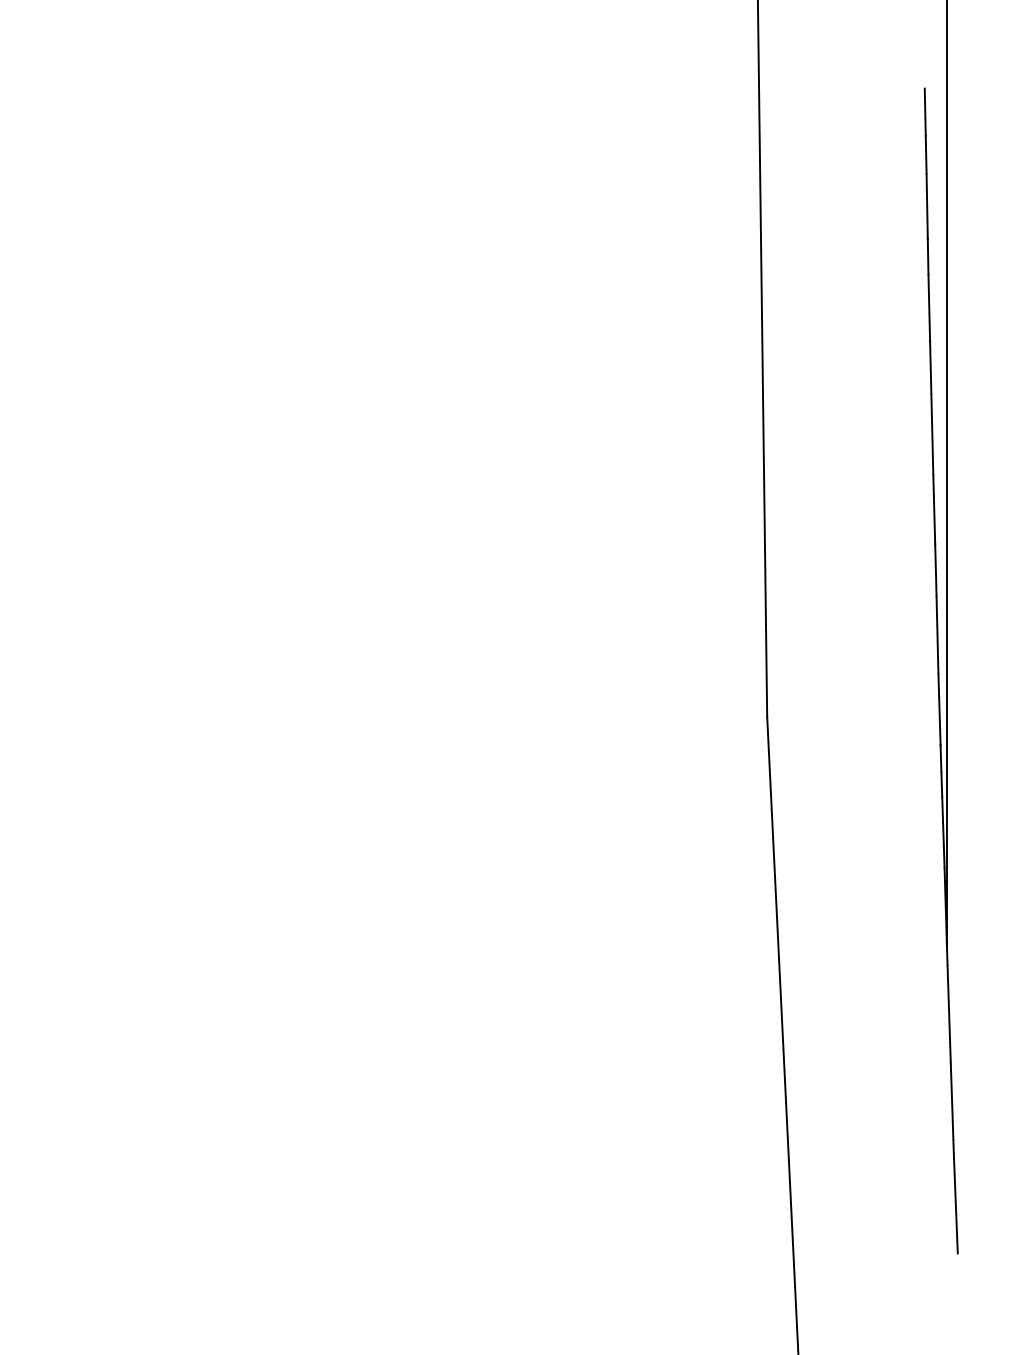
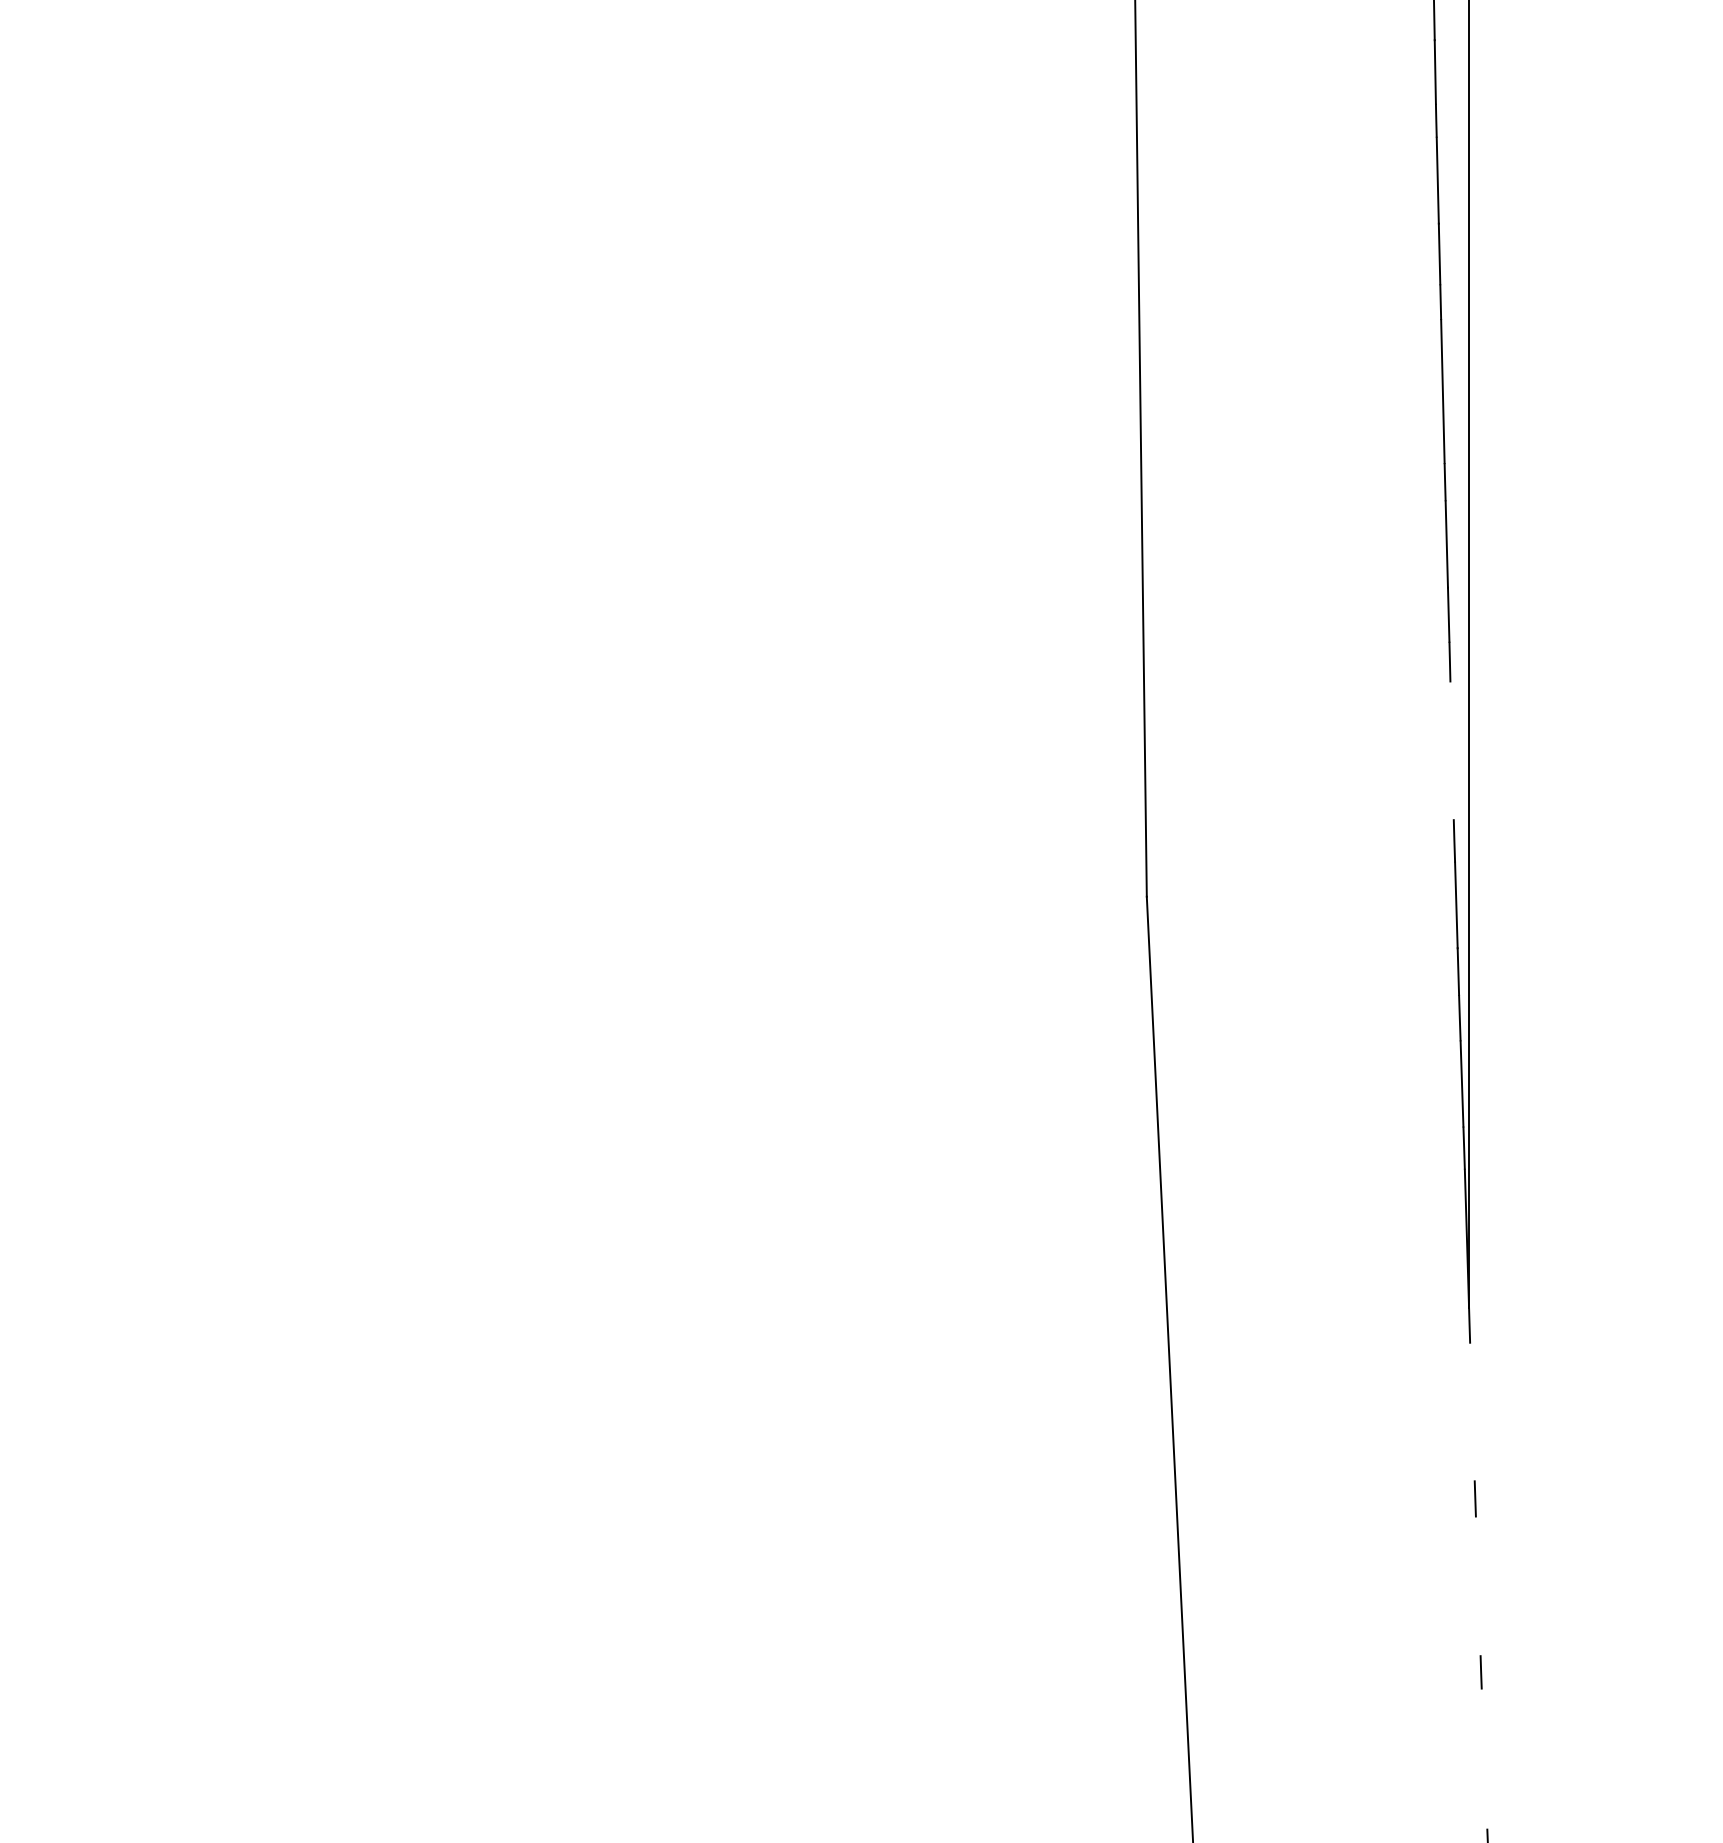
line: (937, 635) -> (1452, 751), removed
line: (948, 1003) -> (1471, 1411), removed
line: (951, 1100) -> (1477, 1584), removed
line: (955, 1197) -> (1484, 1758), removed

